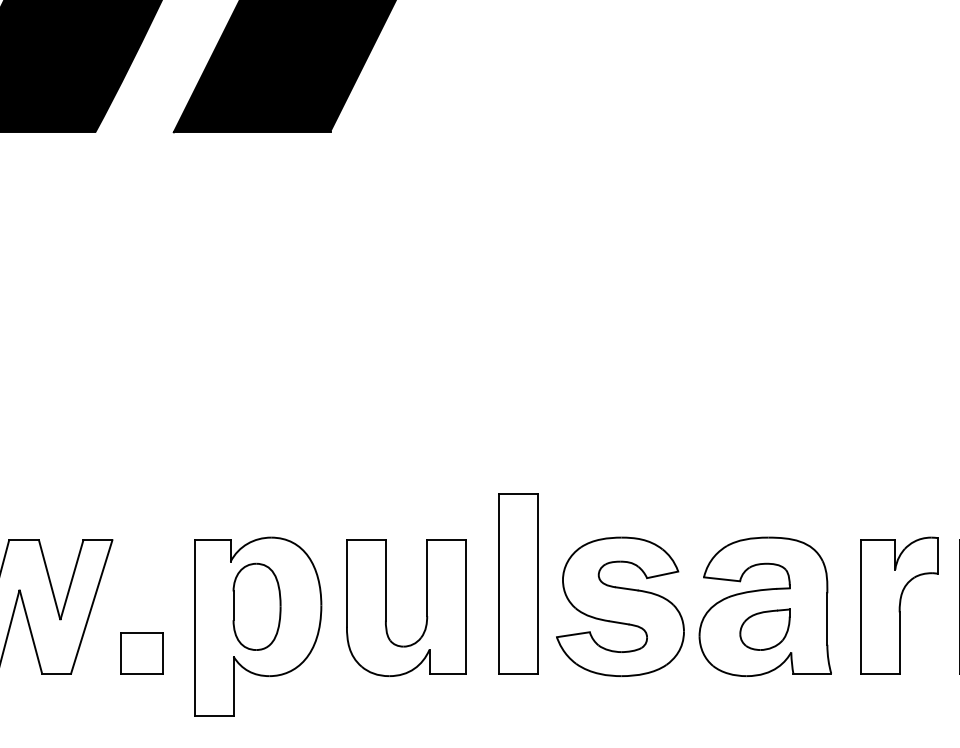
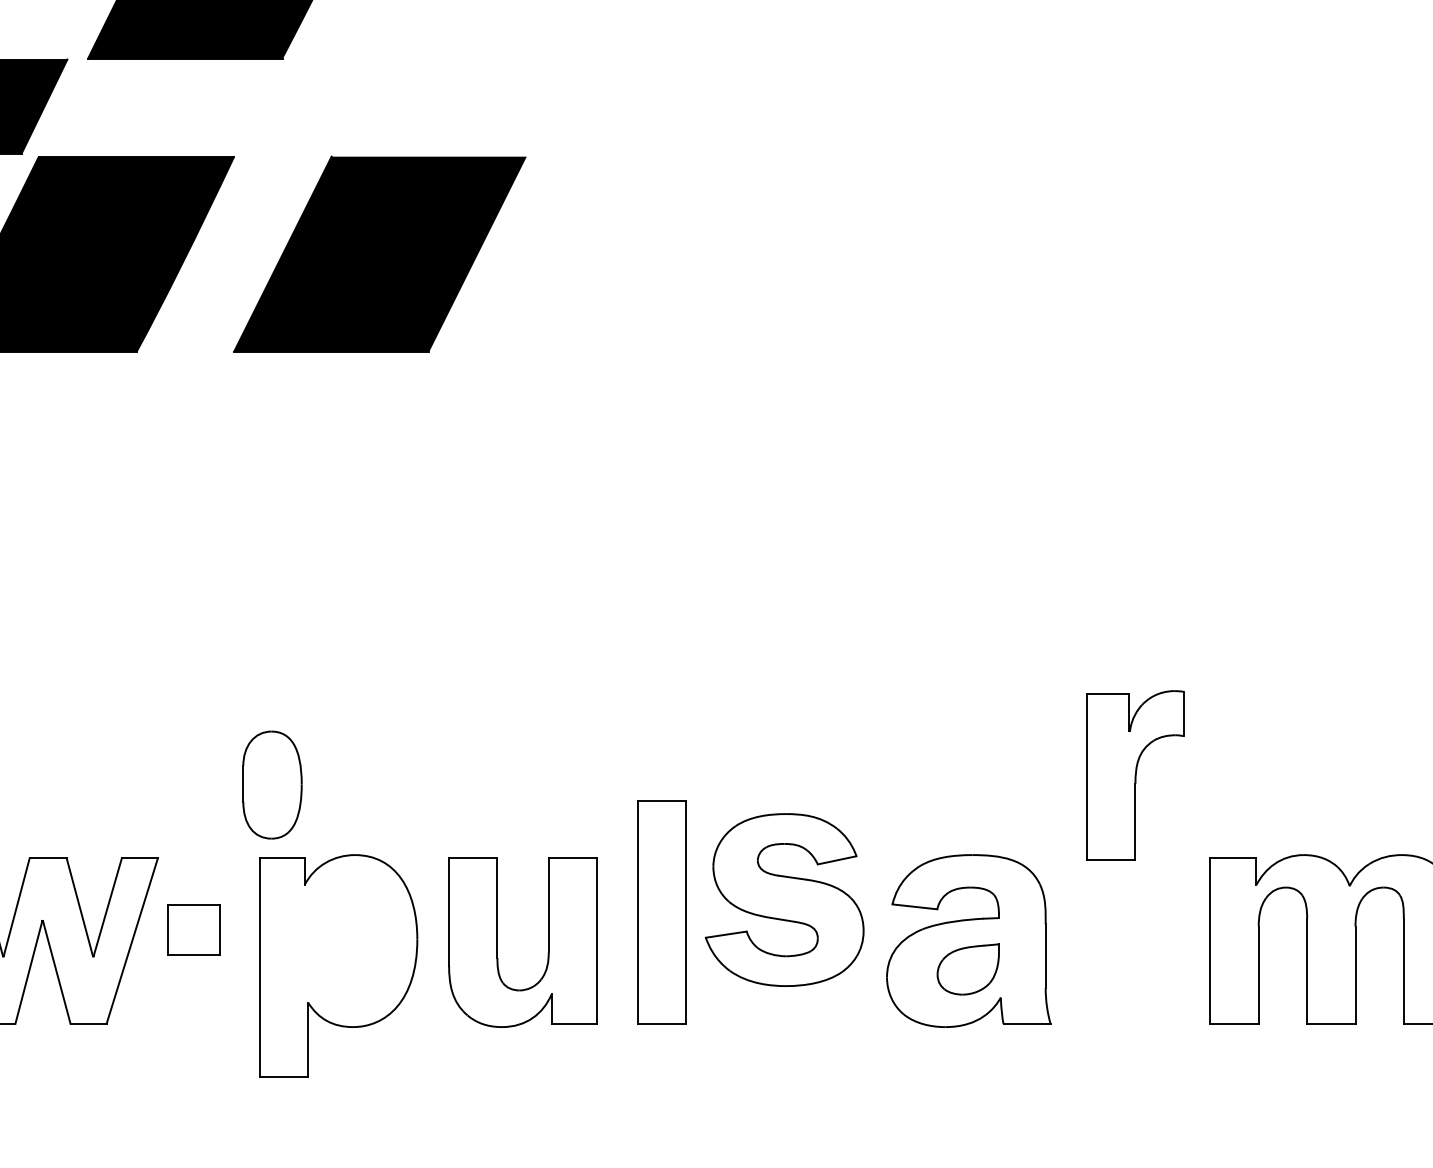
part: (899, 605) -> (1135, 775), moved
part: (257, 606) -> (272, 784), moved
part: (620, 606) -> (784, 899), moved
part: (141, 653) -> (193, 929), moved

